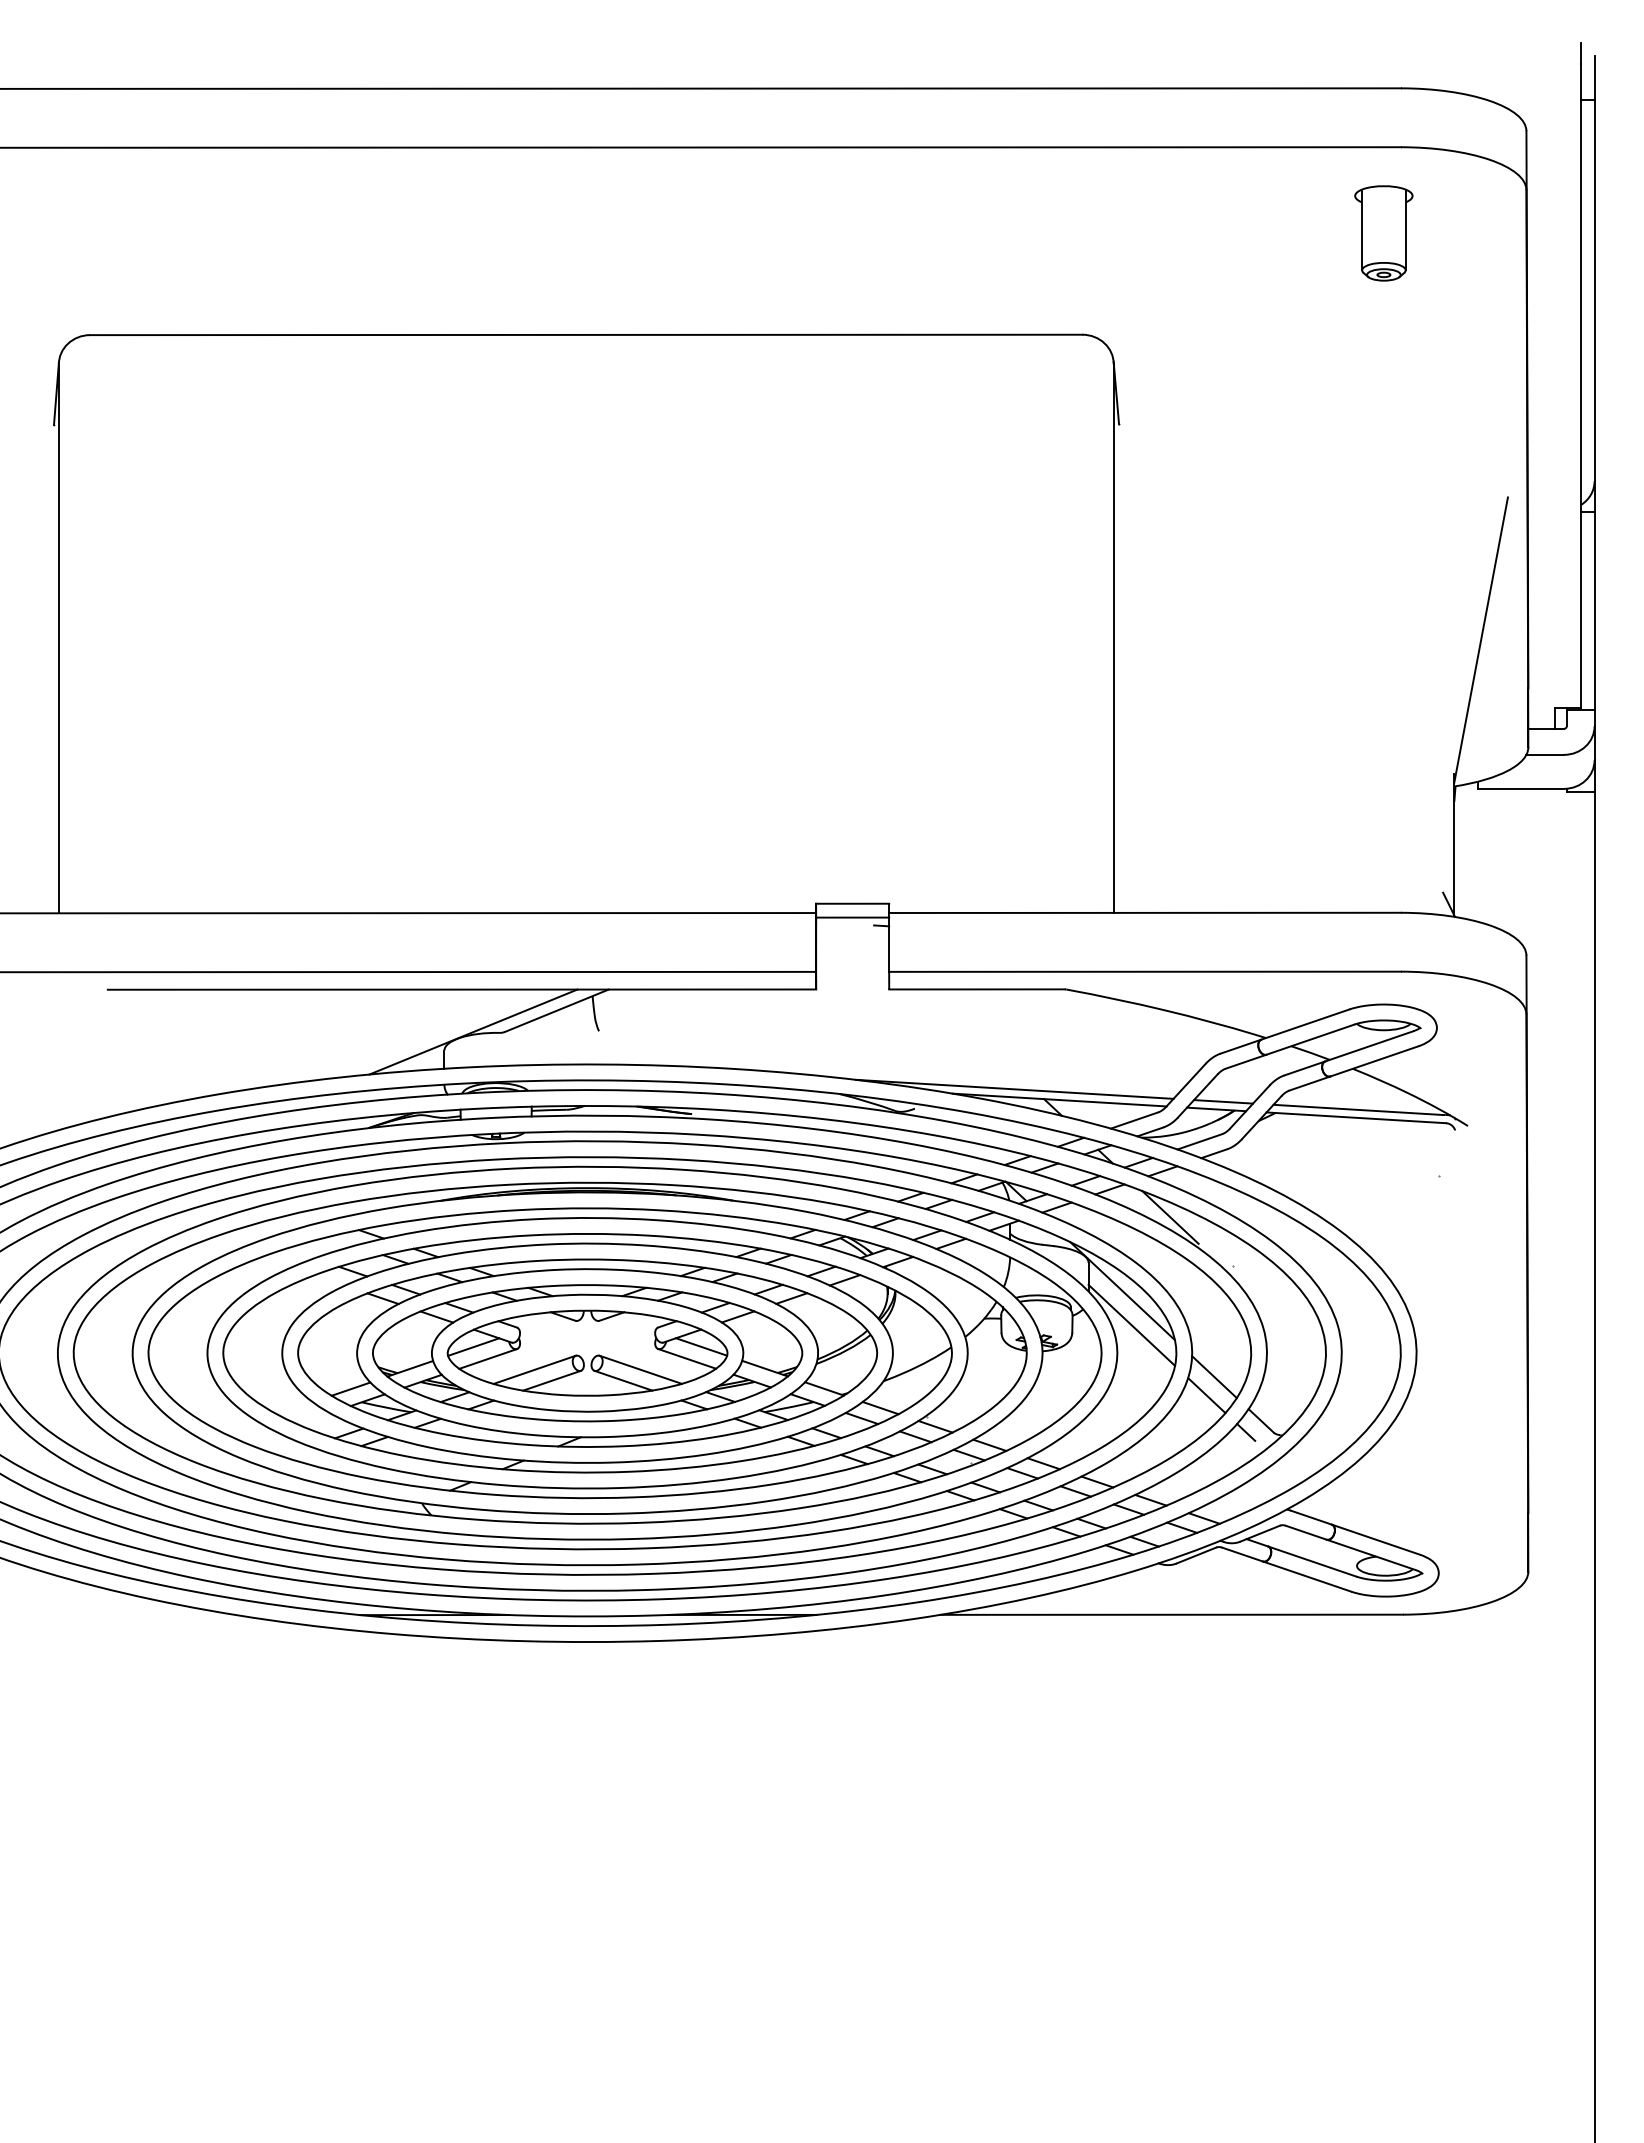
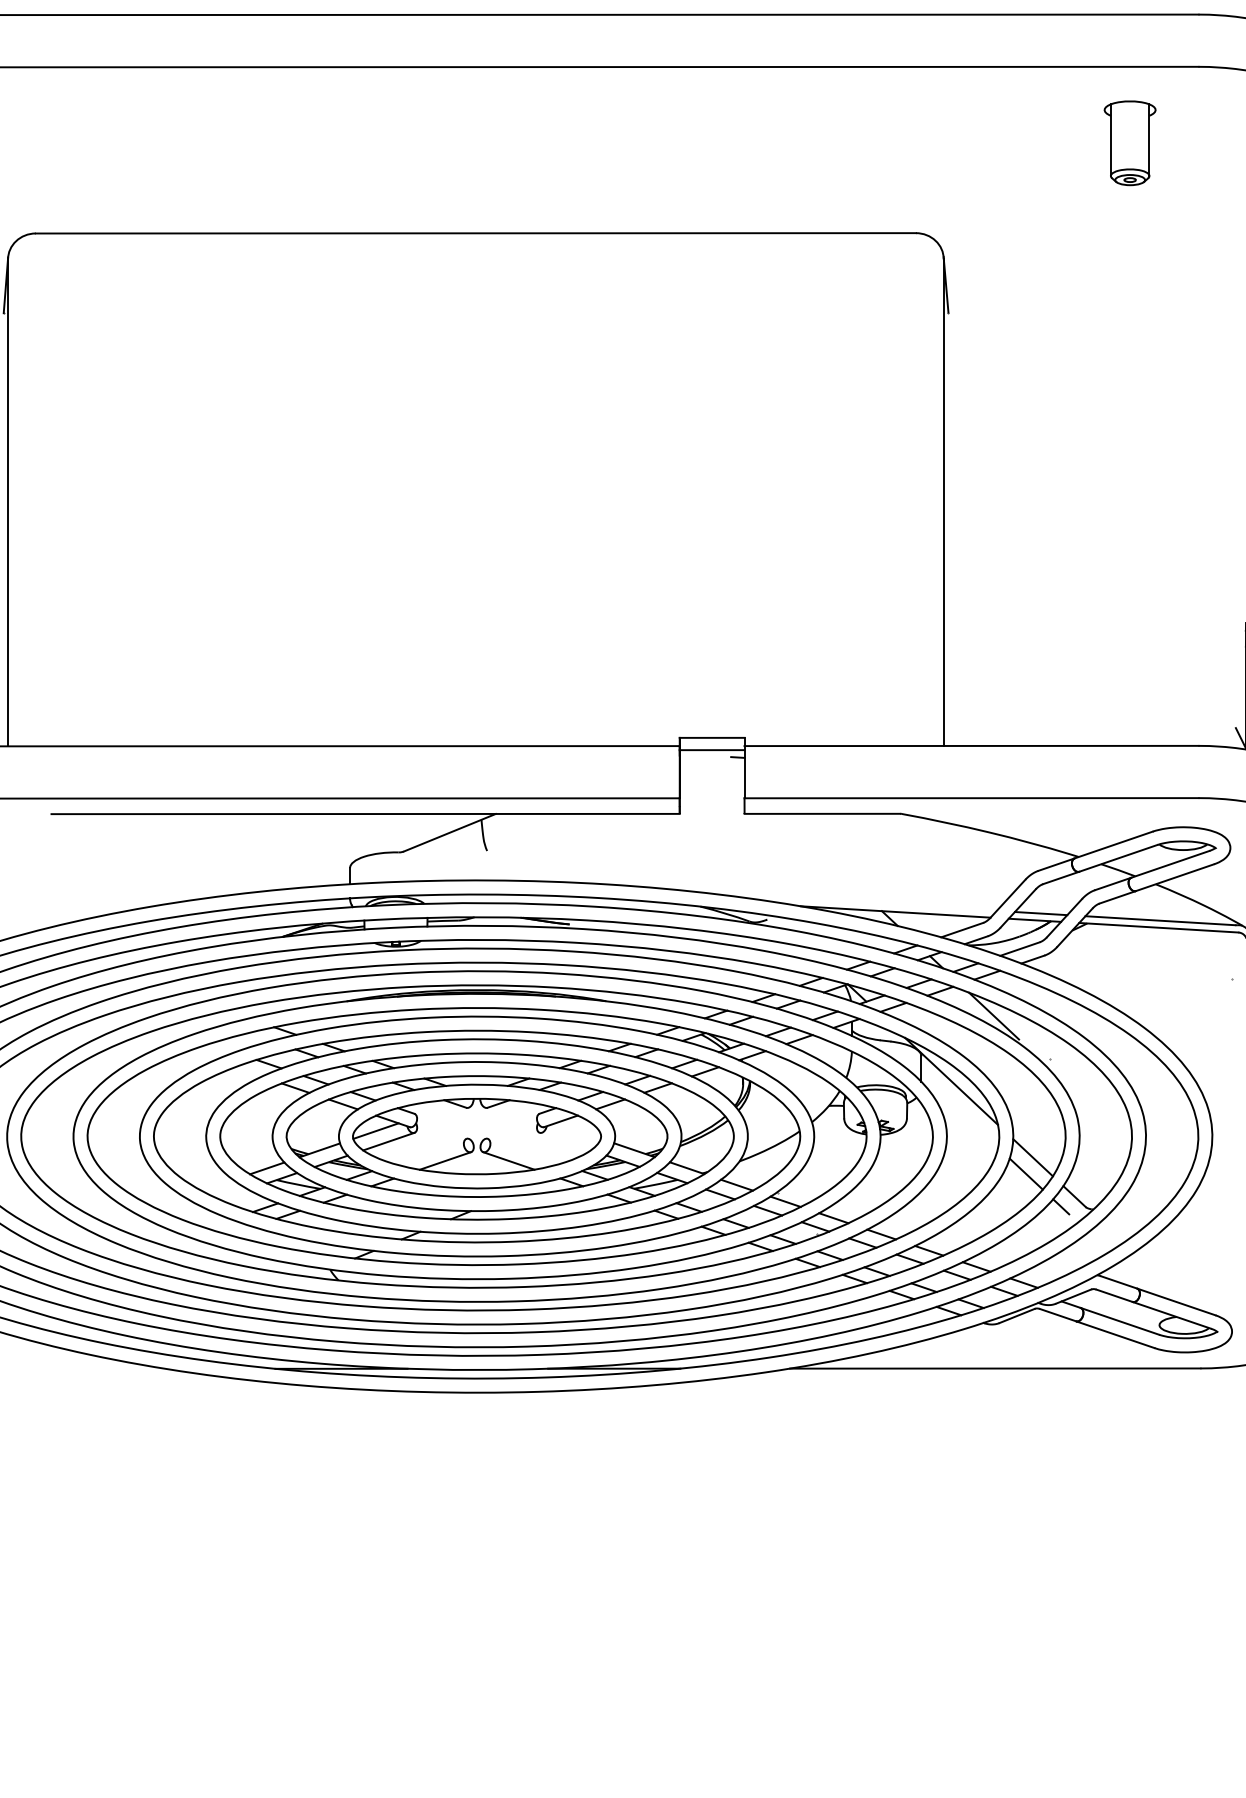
part: (1383, 233) -> (1129, 143), moved
line: (473, 1031) -> (375, 851), removed
line: (1014, 1088) -> (855, 901), removed
line: (1131, 1324) -> (959, 1111), removed
line: (701, 1346) -> (578, 1130), removed
line: (687, 1358) -> (565, 1141), removed
line: (534, 1369) -> (429, 1150), removed
line: (640, 1369) -> (523, 1150), removed

